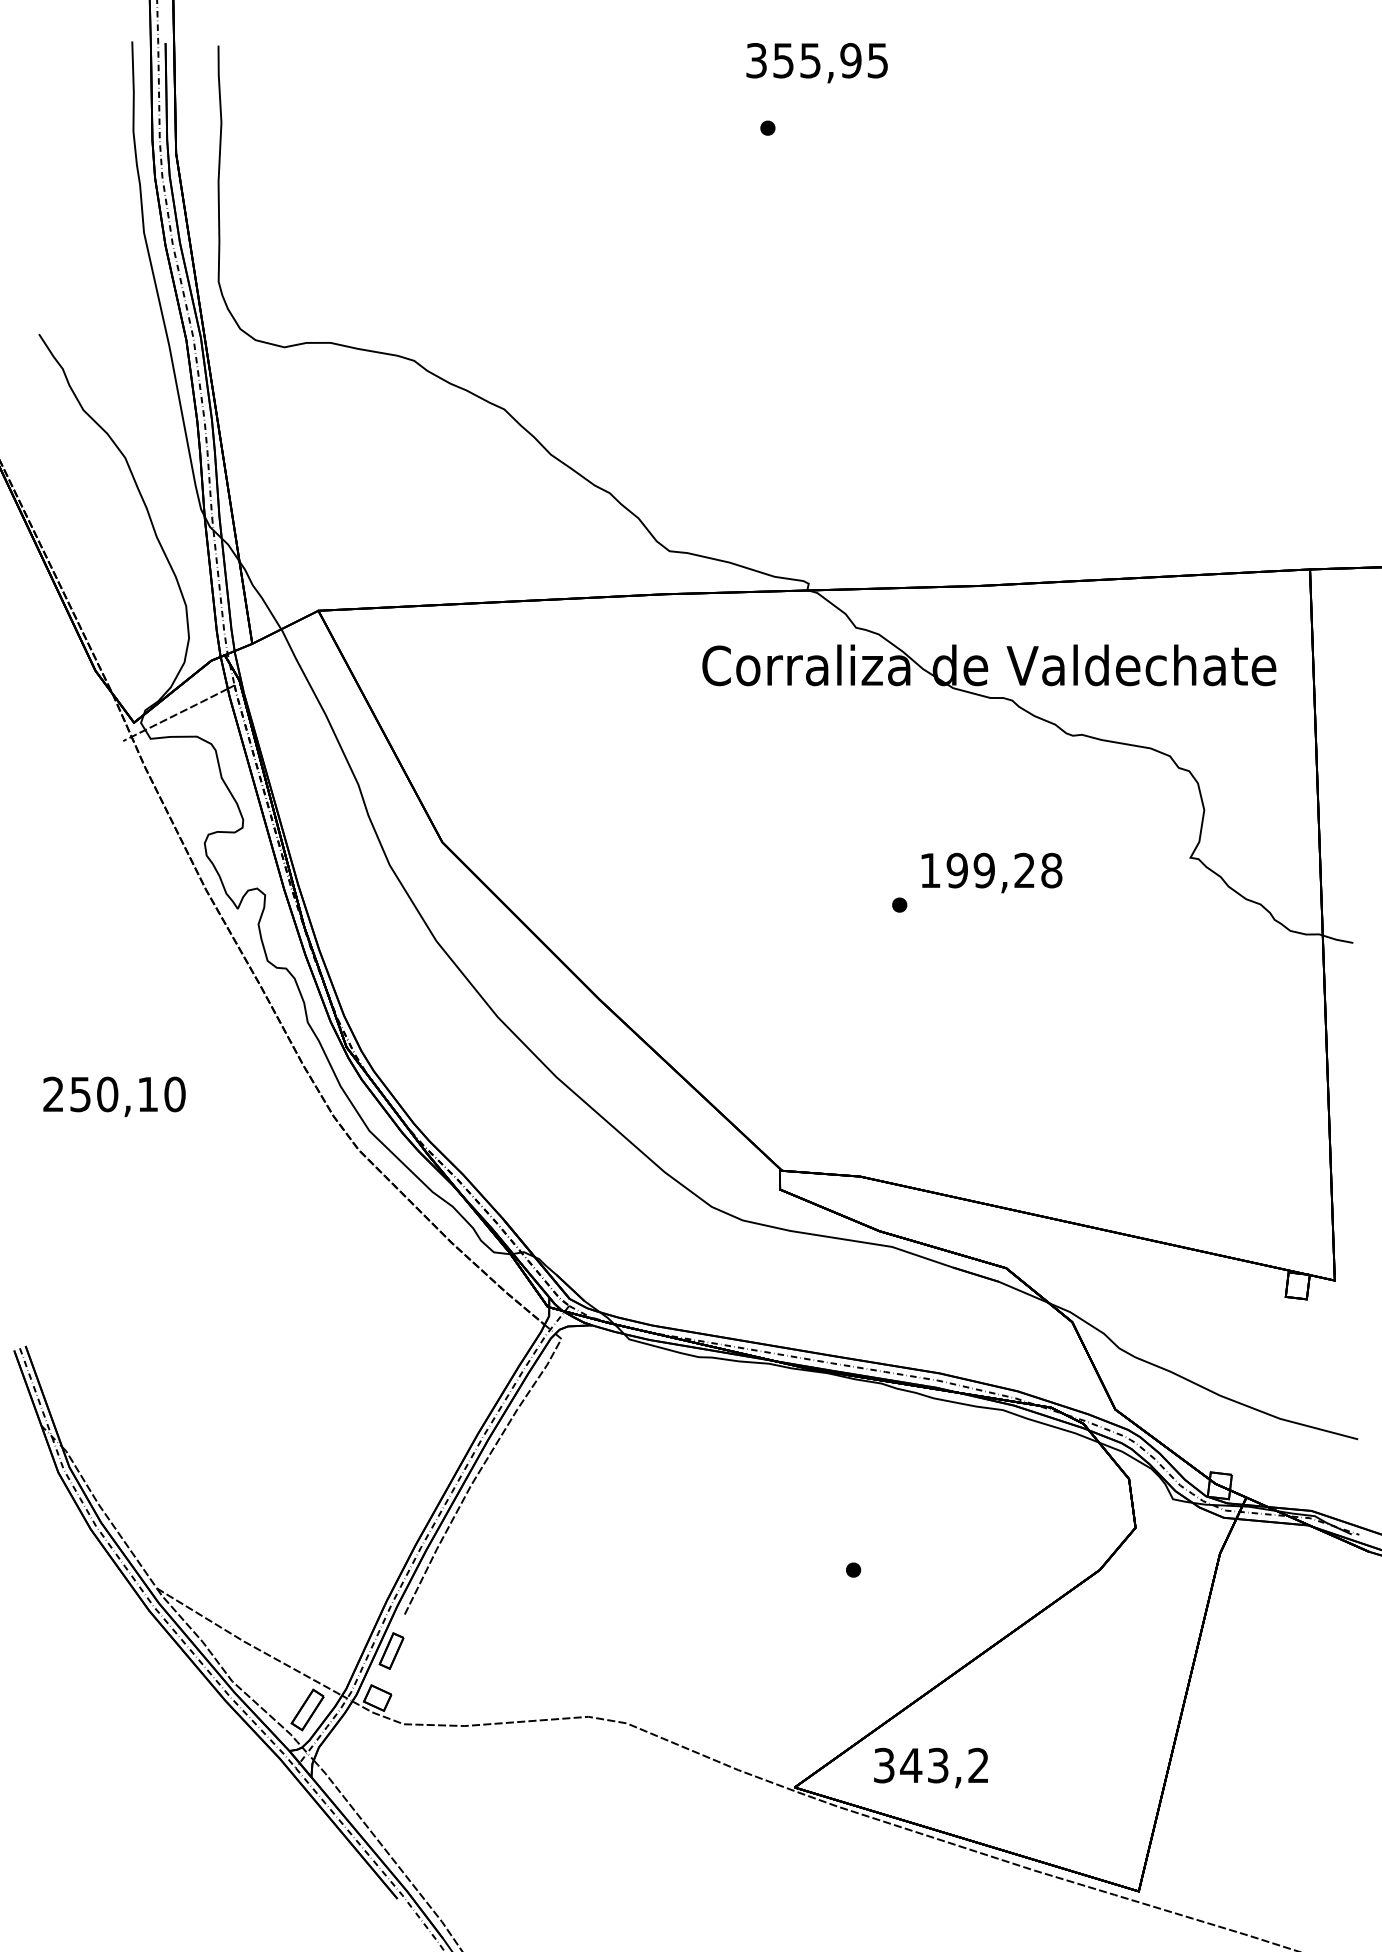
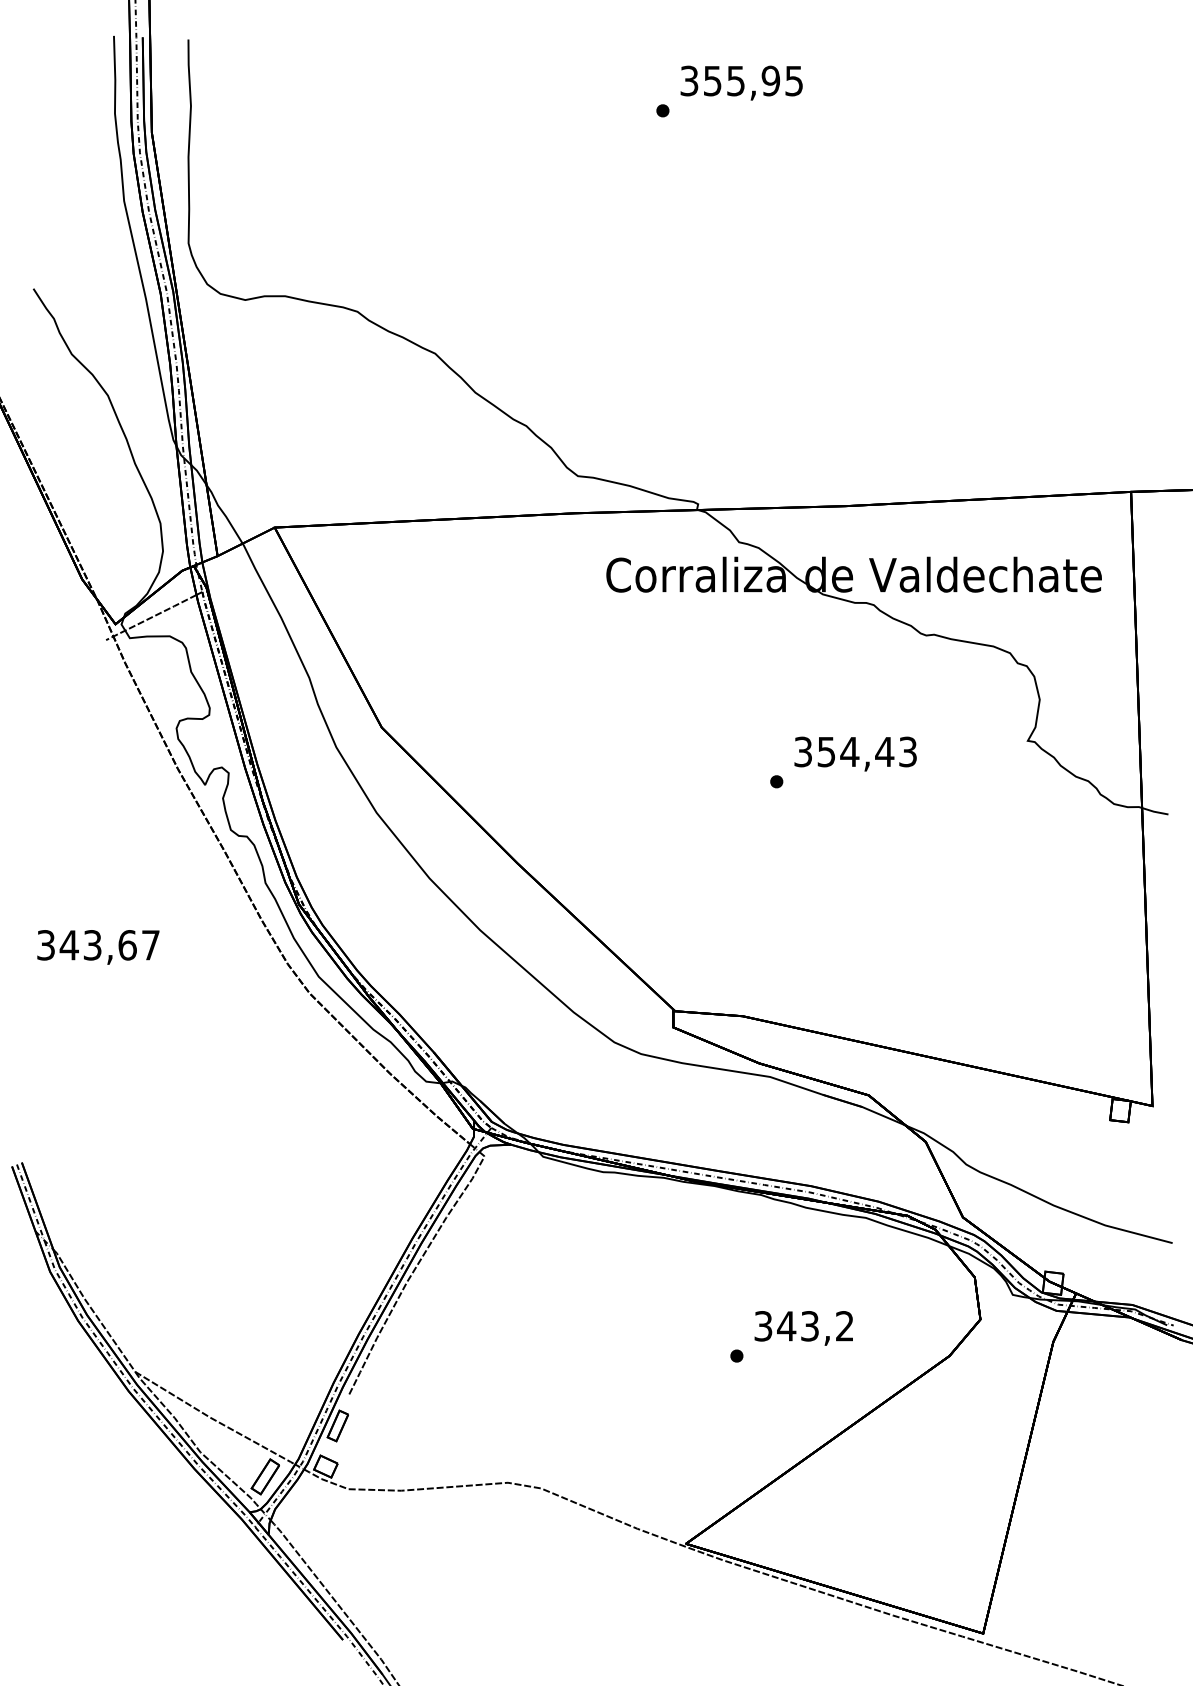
text: (816, 63) -> (741, 83), moved
text: (991, 870) -> (856, 751), 199,28 -> 354,43
text: (114, 1094) -> (98, 945), 250,10 -> 343,67
text: (930, 1767) -> (803, 1327), moved

